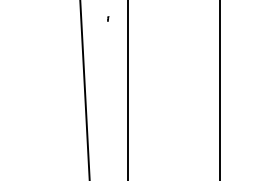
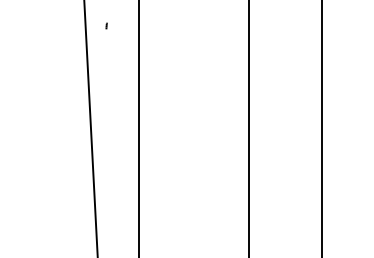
part: (108, 18) -> (106, 25), moved

